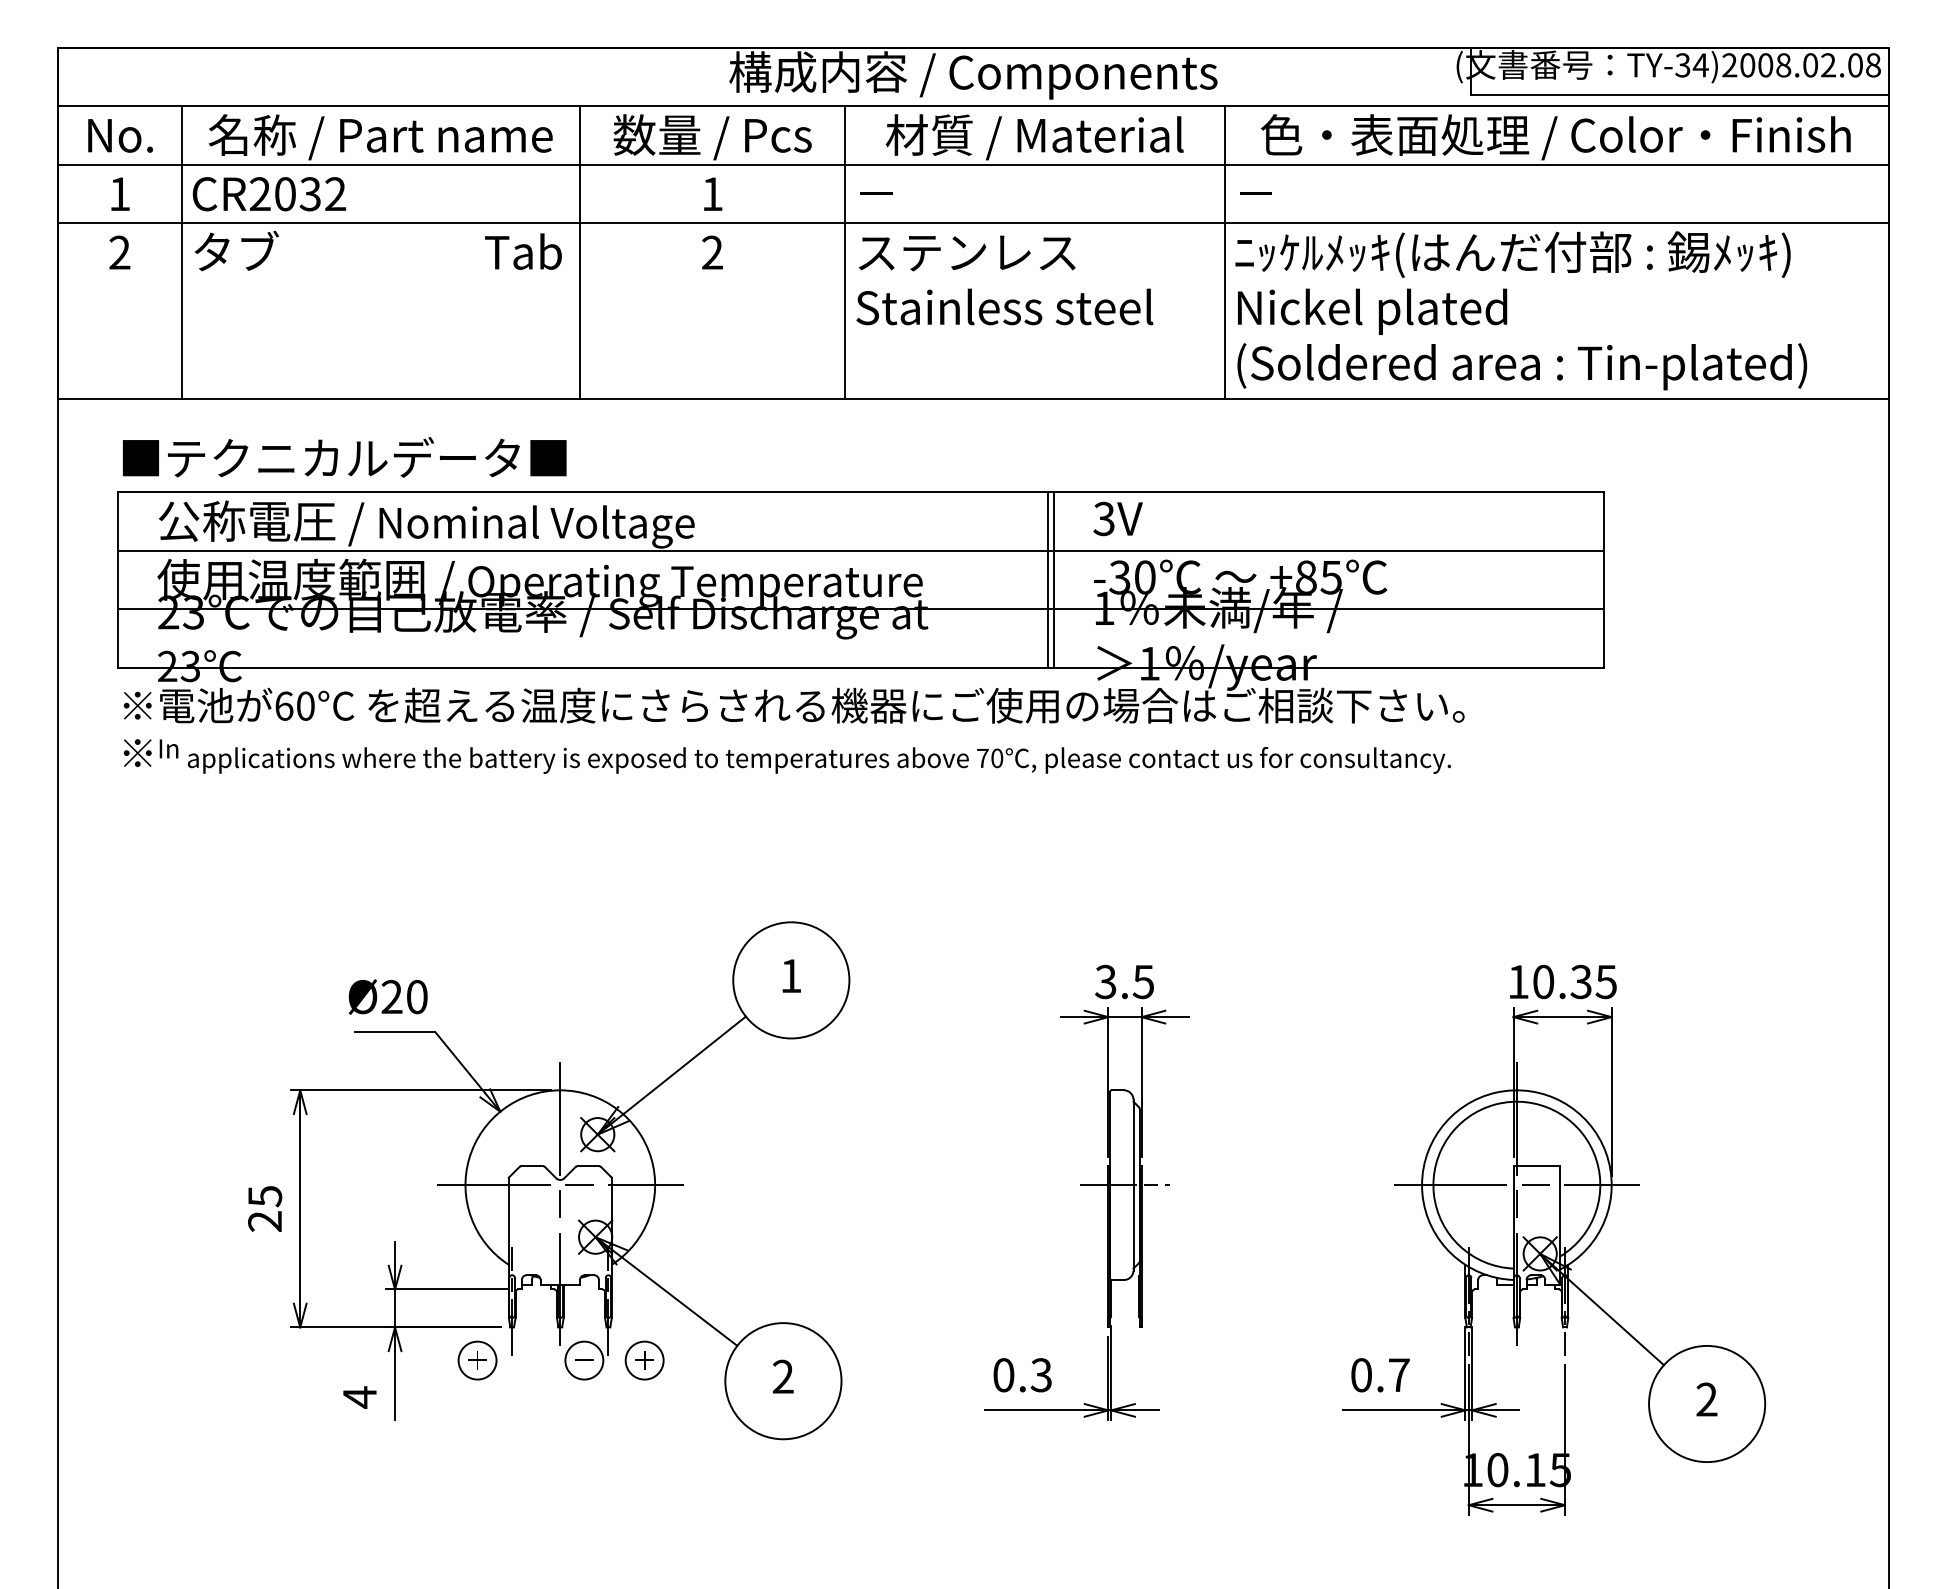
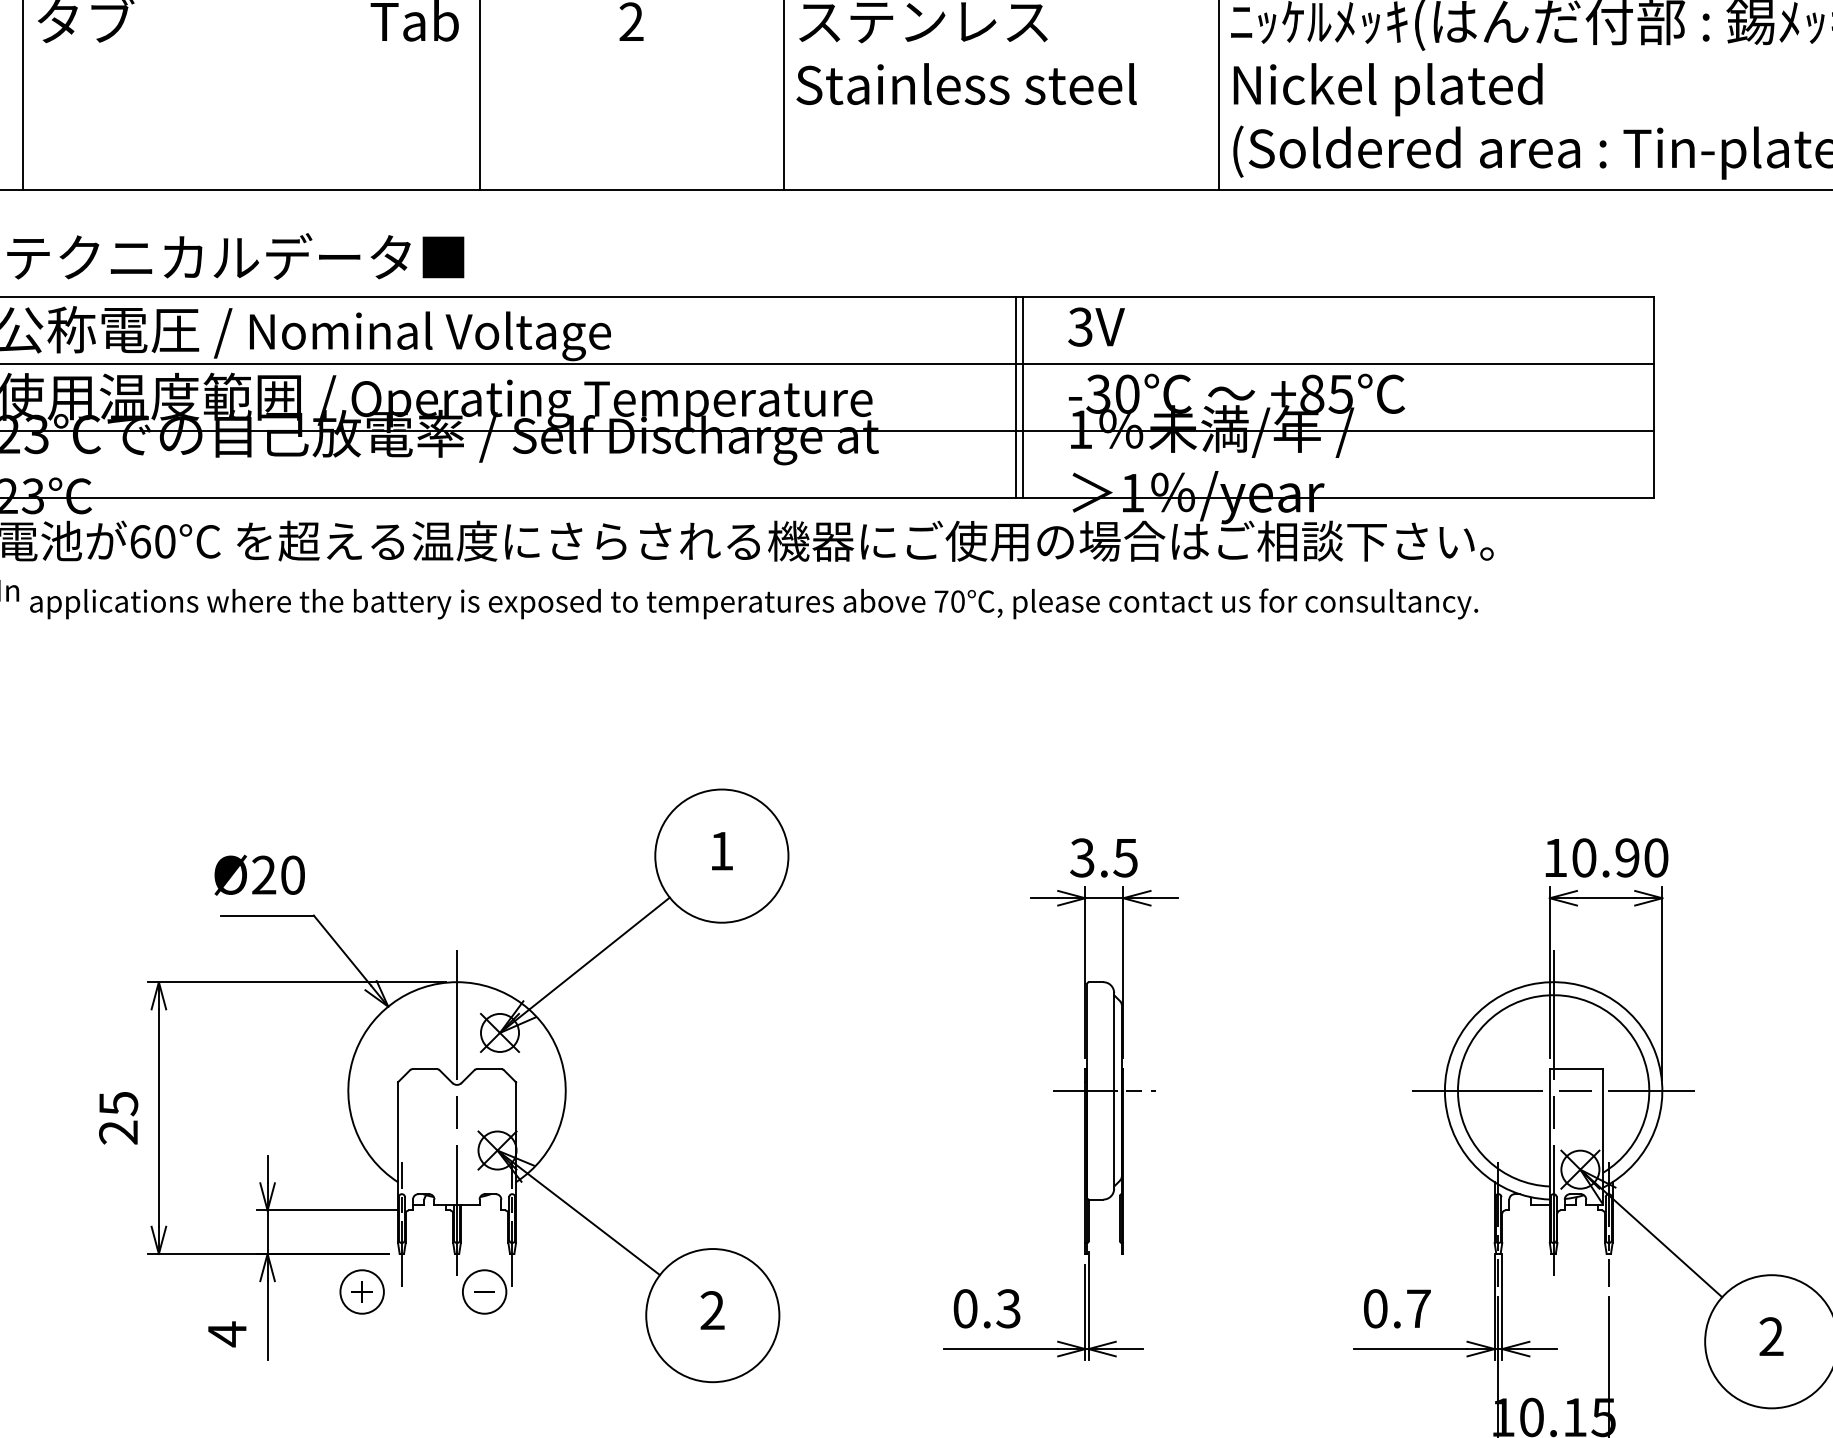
text: (1593, 981) -> (1641, 857), 10.35 -> 10.90
line: (560, 1185) -> (457, 1091), removed
part: (644, 1360) -> (553, 1291), removed

